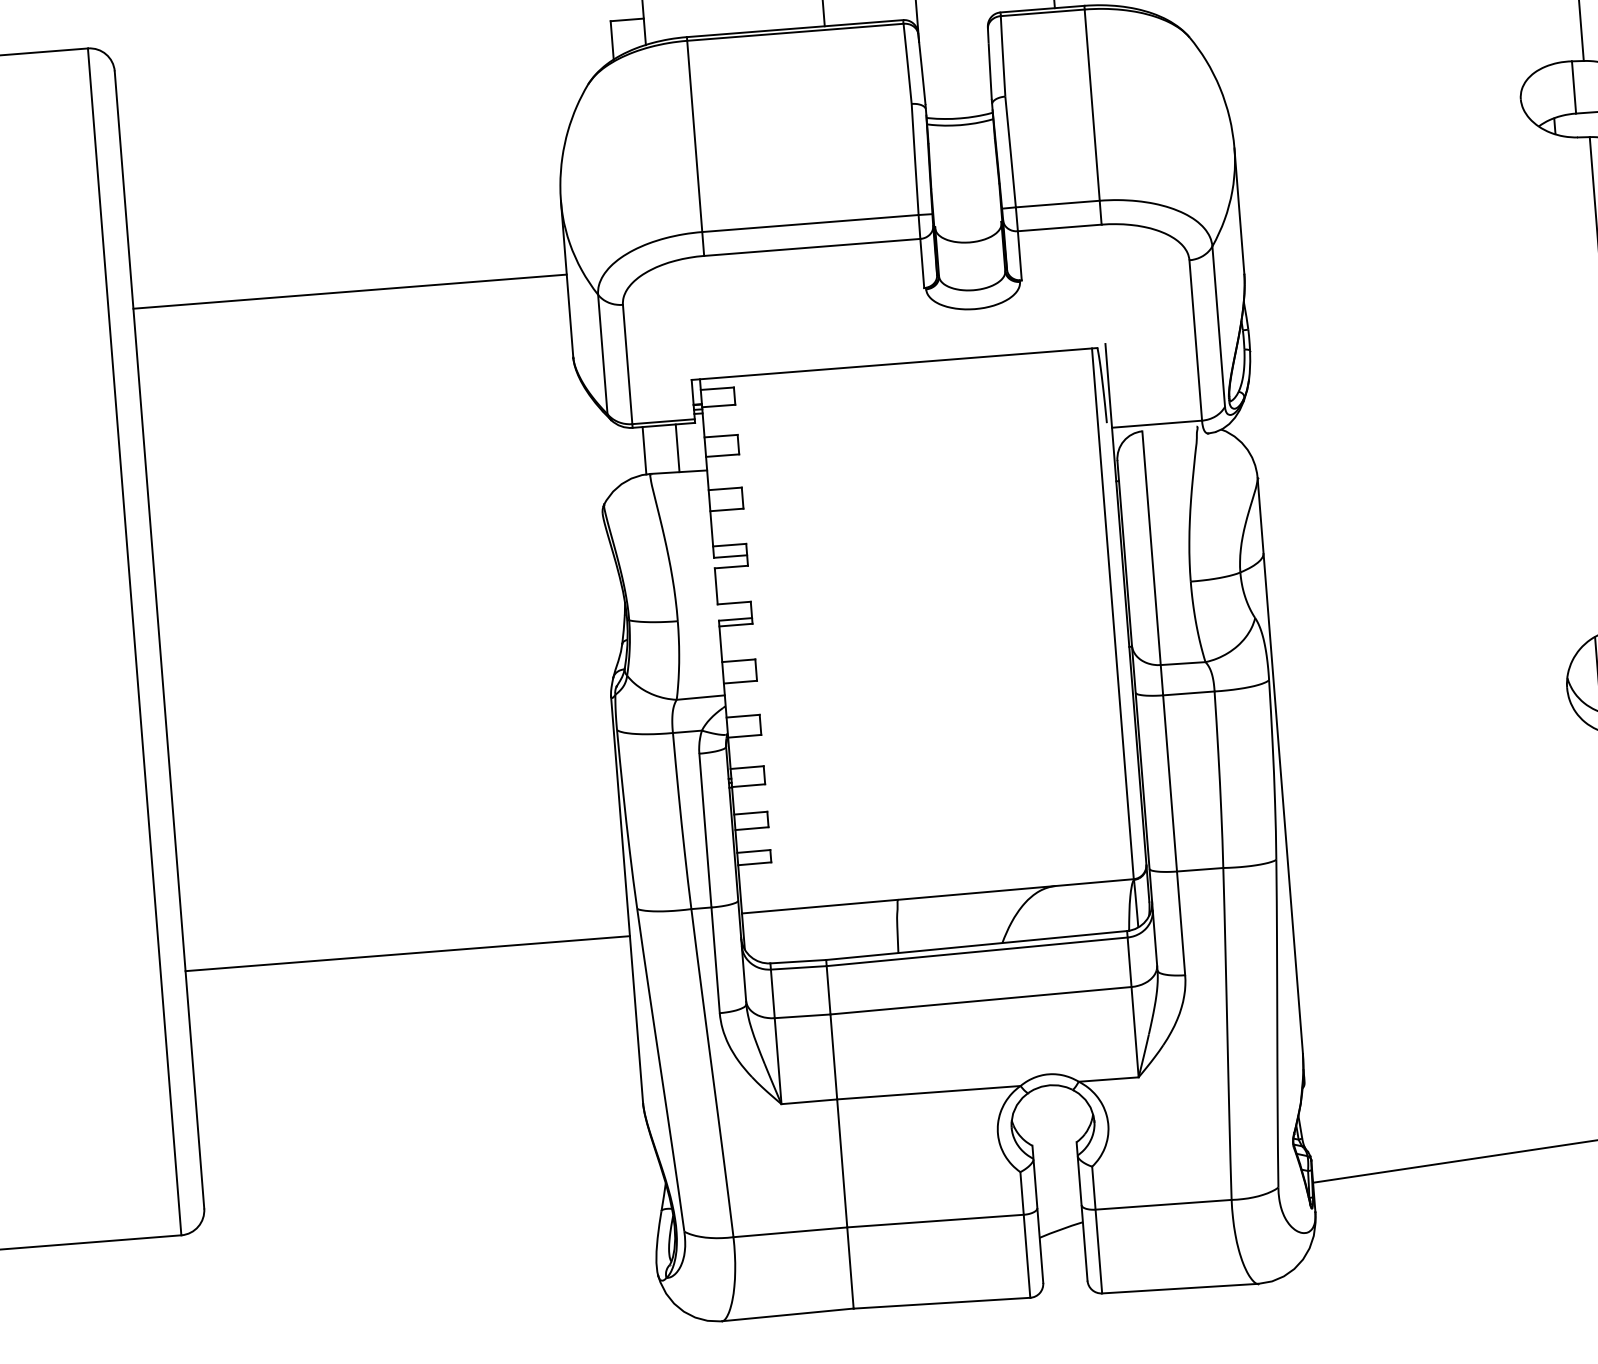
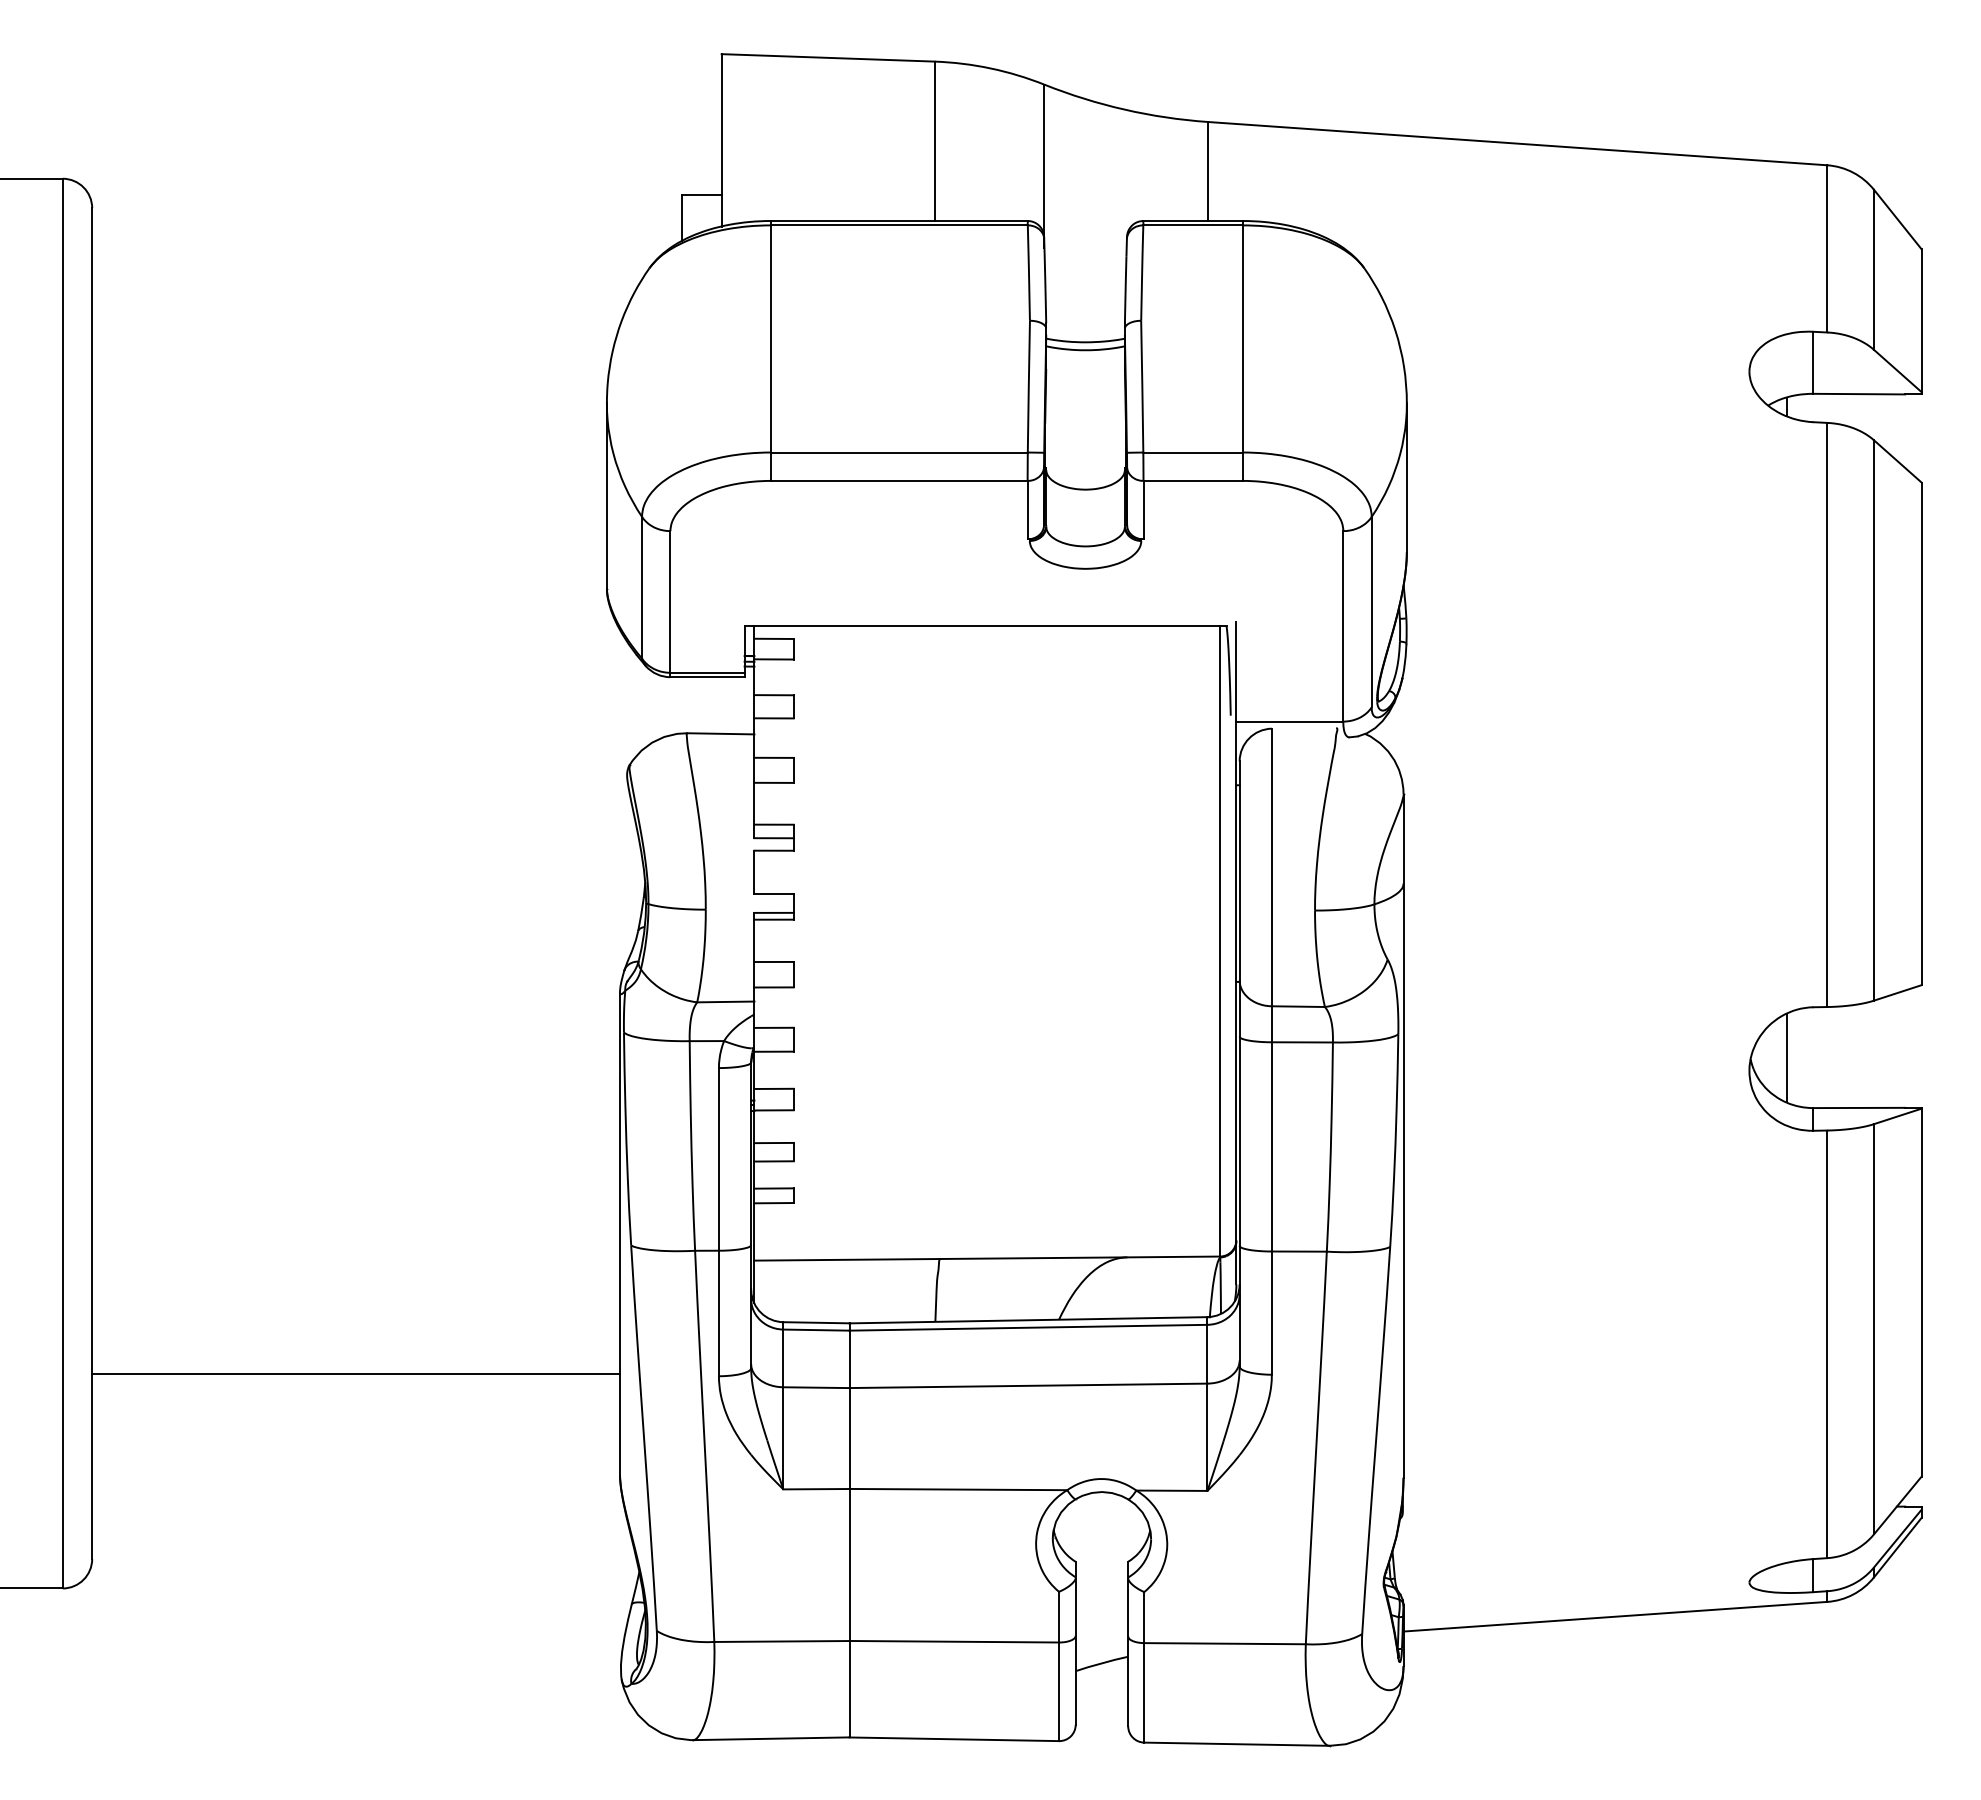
line: (350, 291) -> (349, 490), removed
line: (677, 448) -> (721, 705), removed
line: (644, 450) -> (682, 705), removed
line: (408, 954) -> (356, 1374), moved

